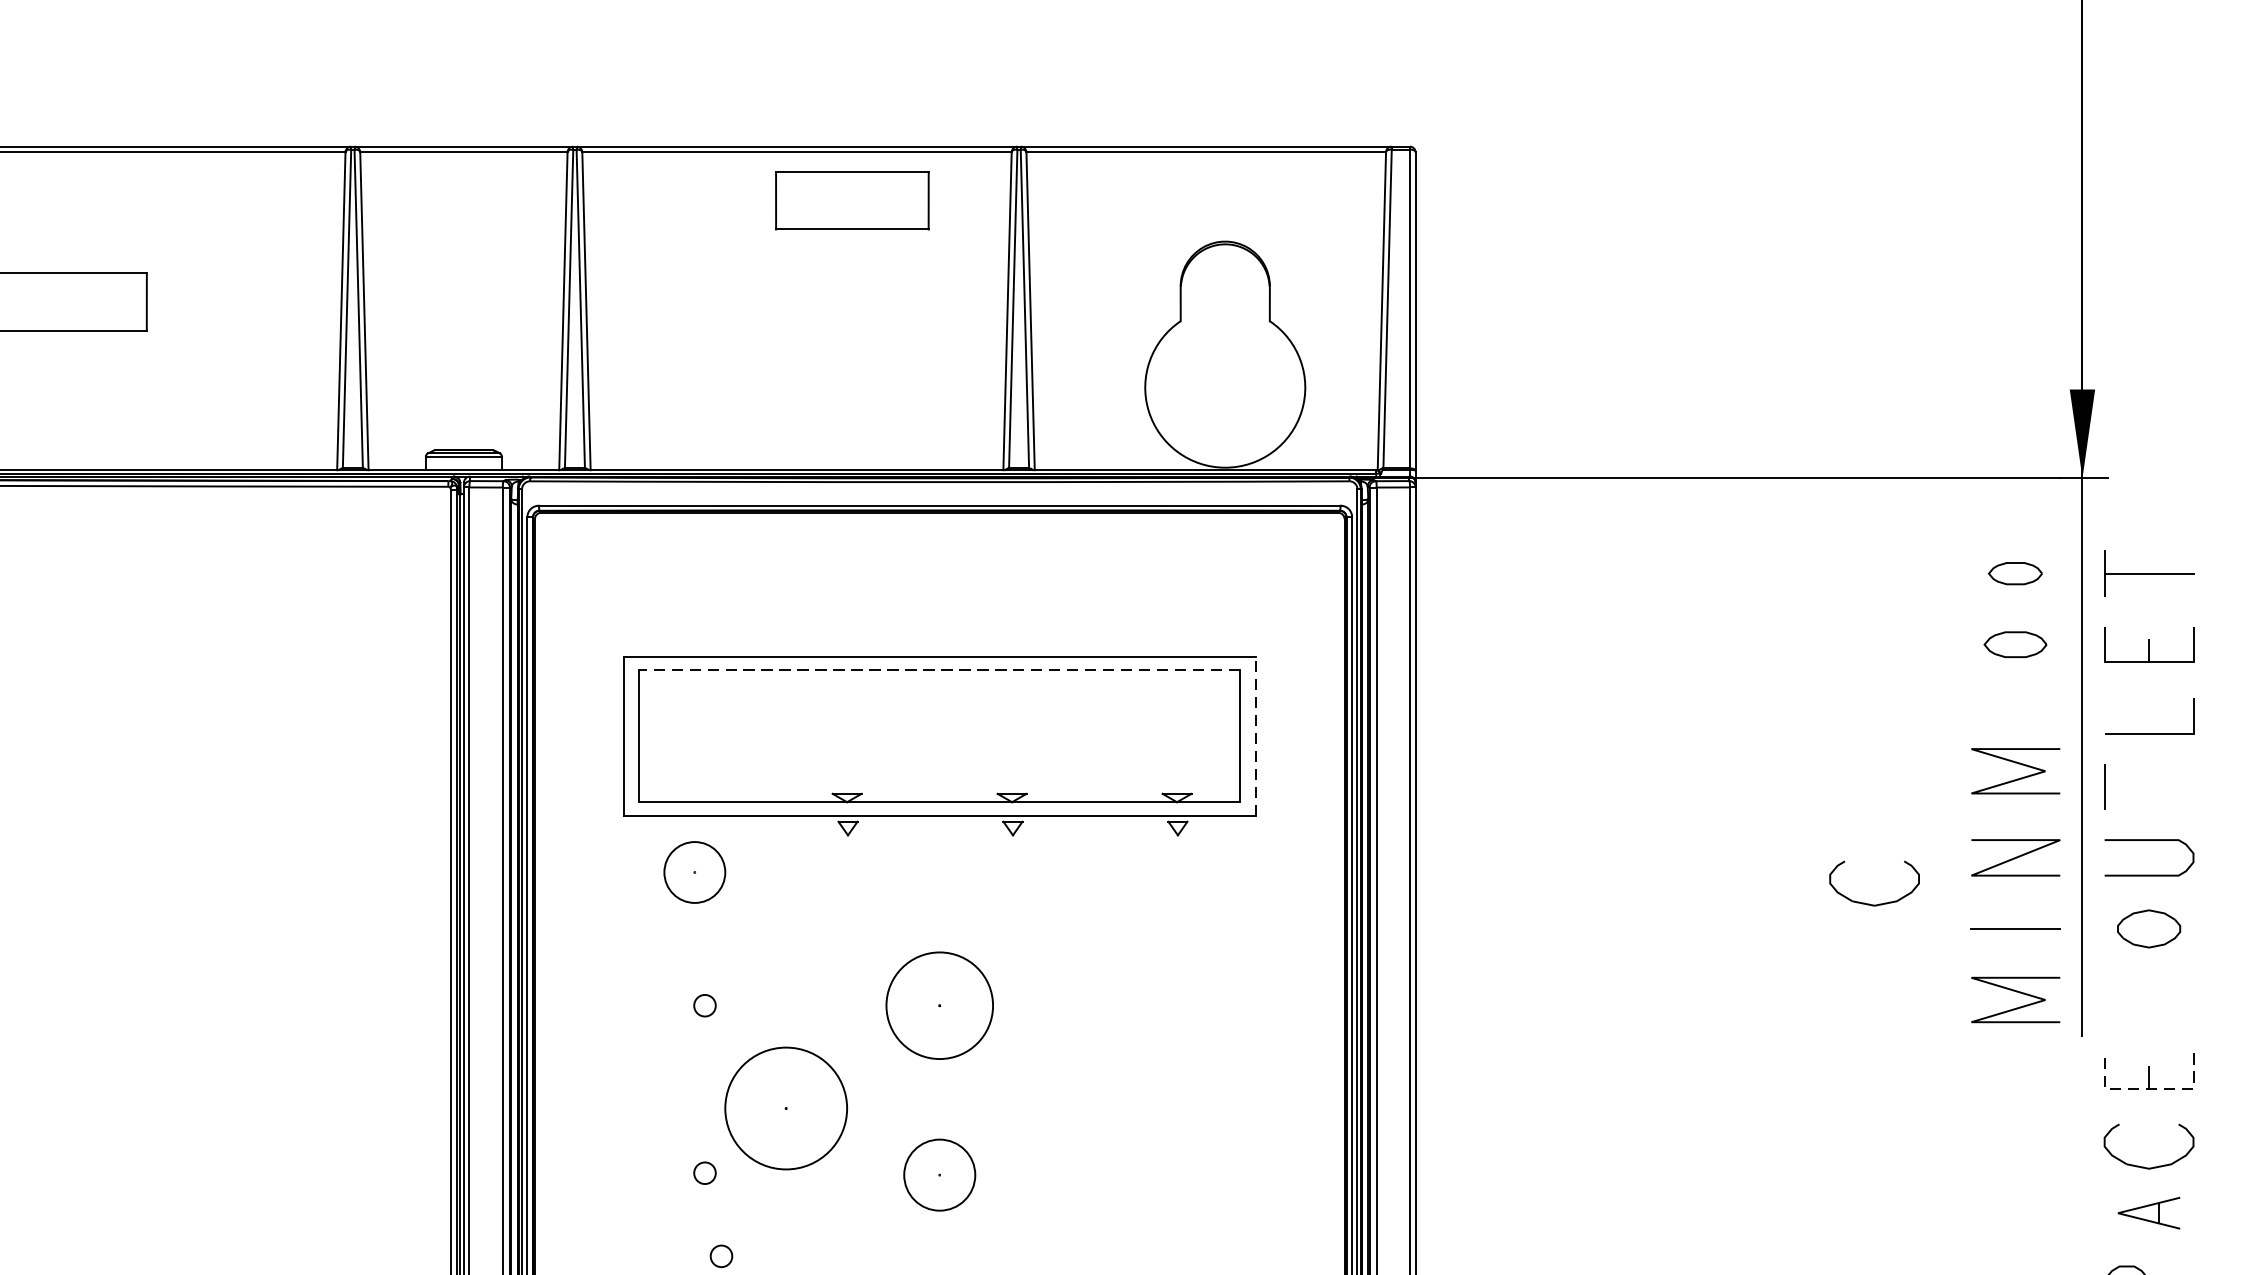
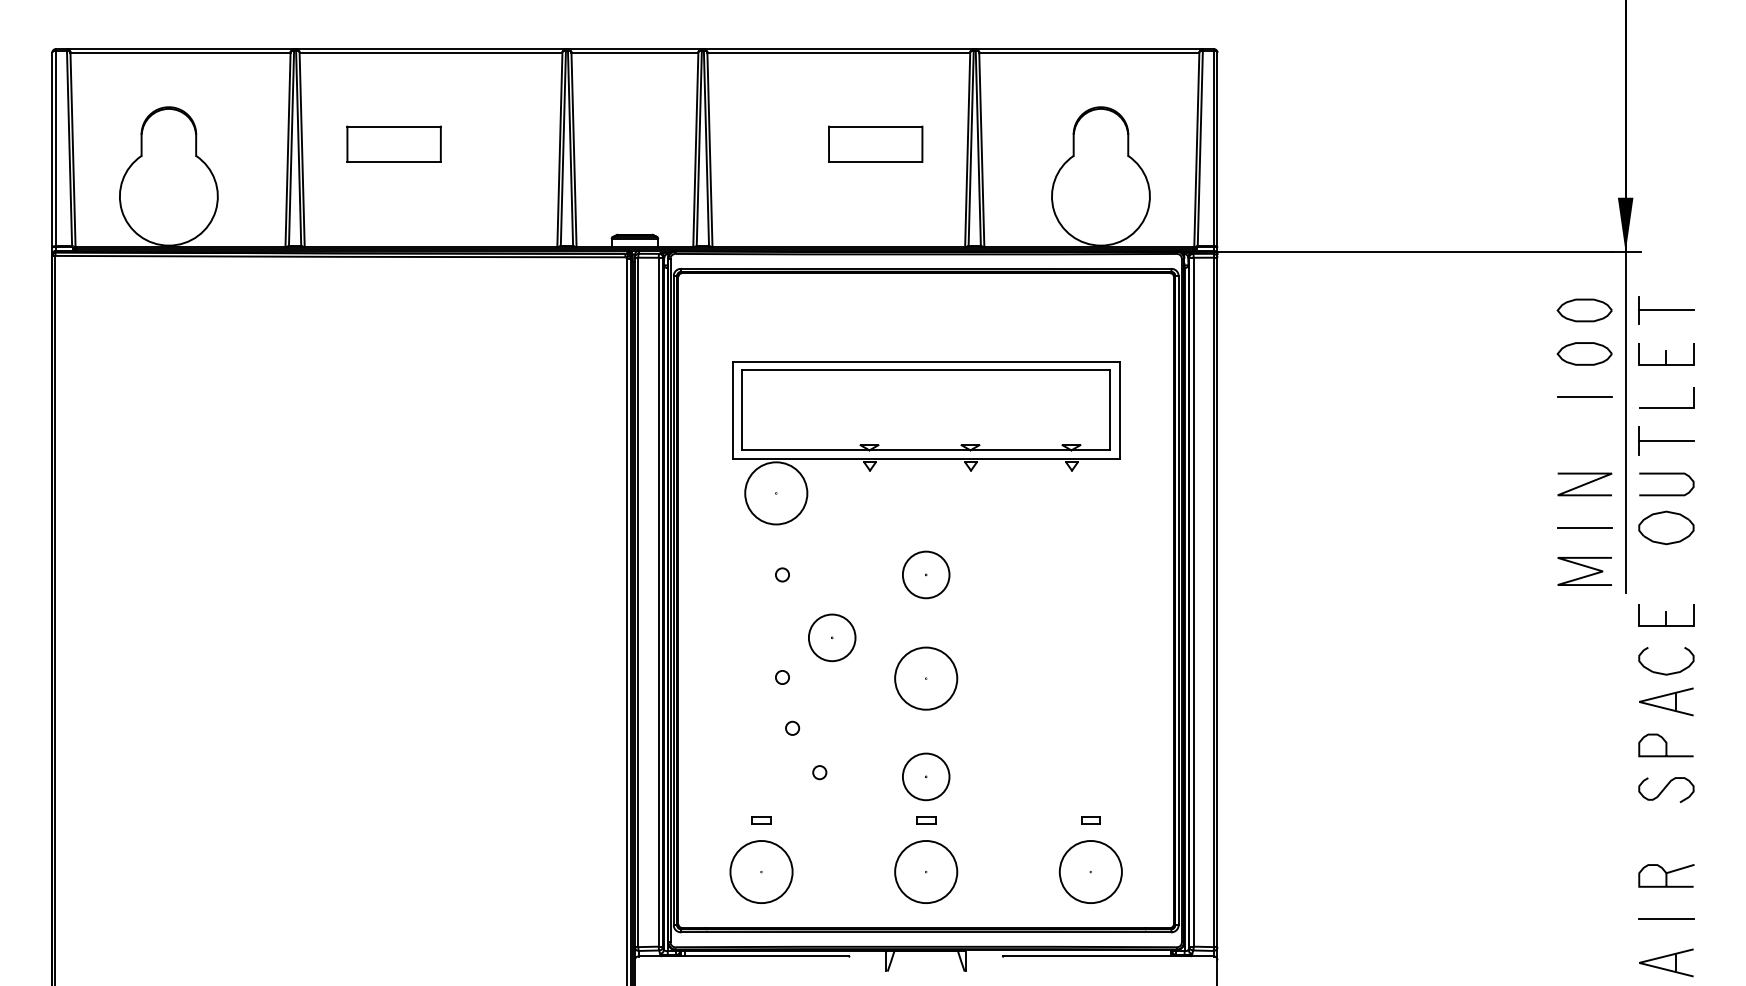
part: (852, 199) -> (875, 143), moved
part: (2015, 573) -> (1584, 310), size x1.67
part: (2015, 643) -> (1584, 353), size x1.43
line: (940, 670) -> (926, 369), dashed -> solid
line: (2015, 715) -> (1584, 397), added
line: (1255, 737) -> (1119, 410), dashed -> solid
line: (2016, 764) -> (1585, 427), removed
line: (2149, 786) -> (1666, 440), added
circle: (695, 872) -> (776, 493), size x1.67
part: (1874, 903) -> (1498, 512), removed
part: (2149, 928) -> (1666, 527), size x1.43
circle: (938, 1004) -> (925, 574), size x0.71
line: (2147, 1088) -> (1665, 625), dashed -> solid
circle: (785, 1107) -> (831, 637), size x0.62
circle: (940, 1174) -> (926, 678), size x1.43
part: (2149, 1212) -> (1666, 701), size x1.43

